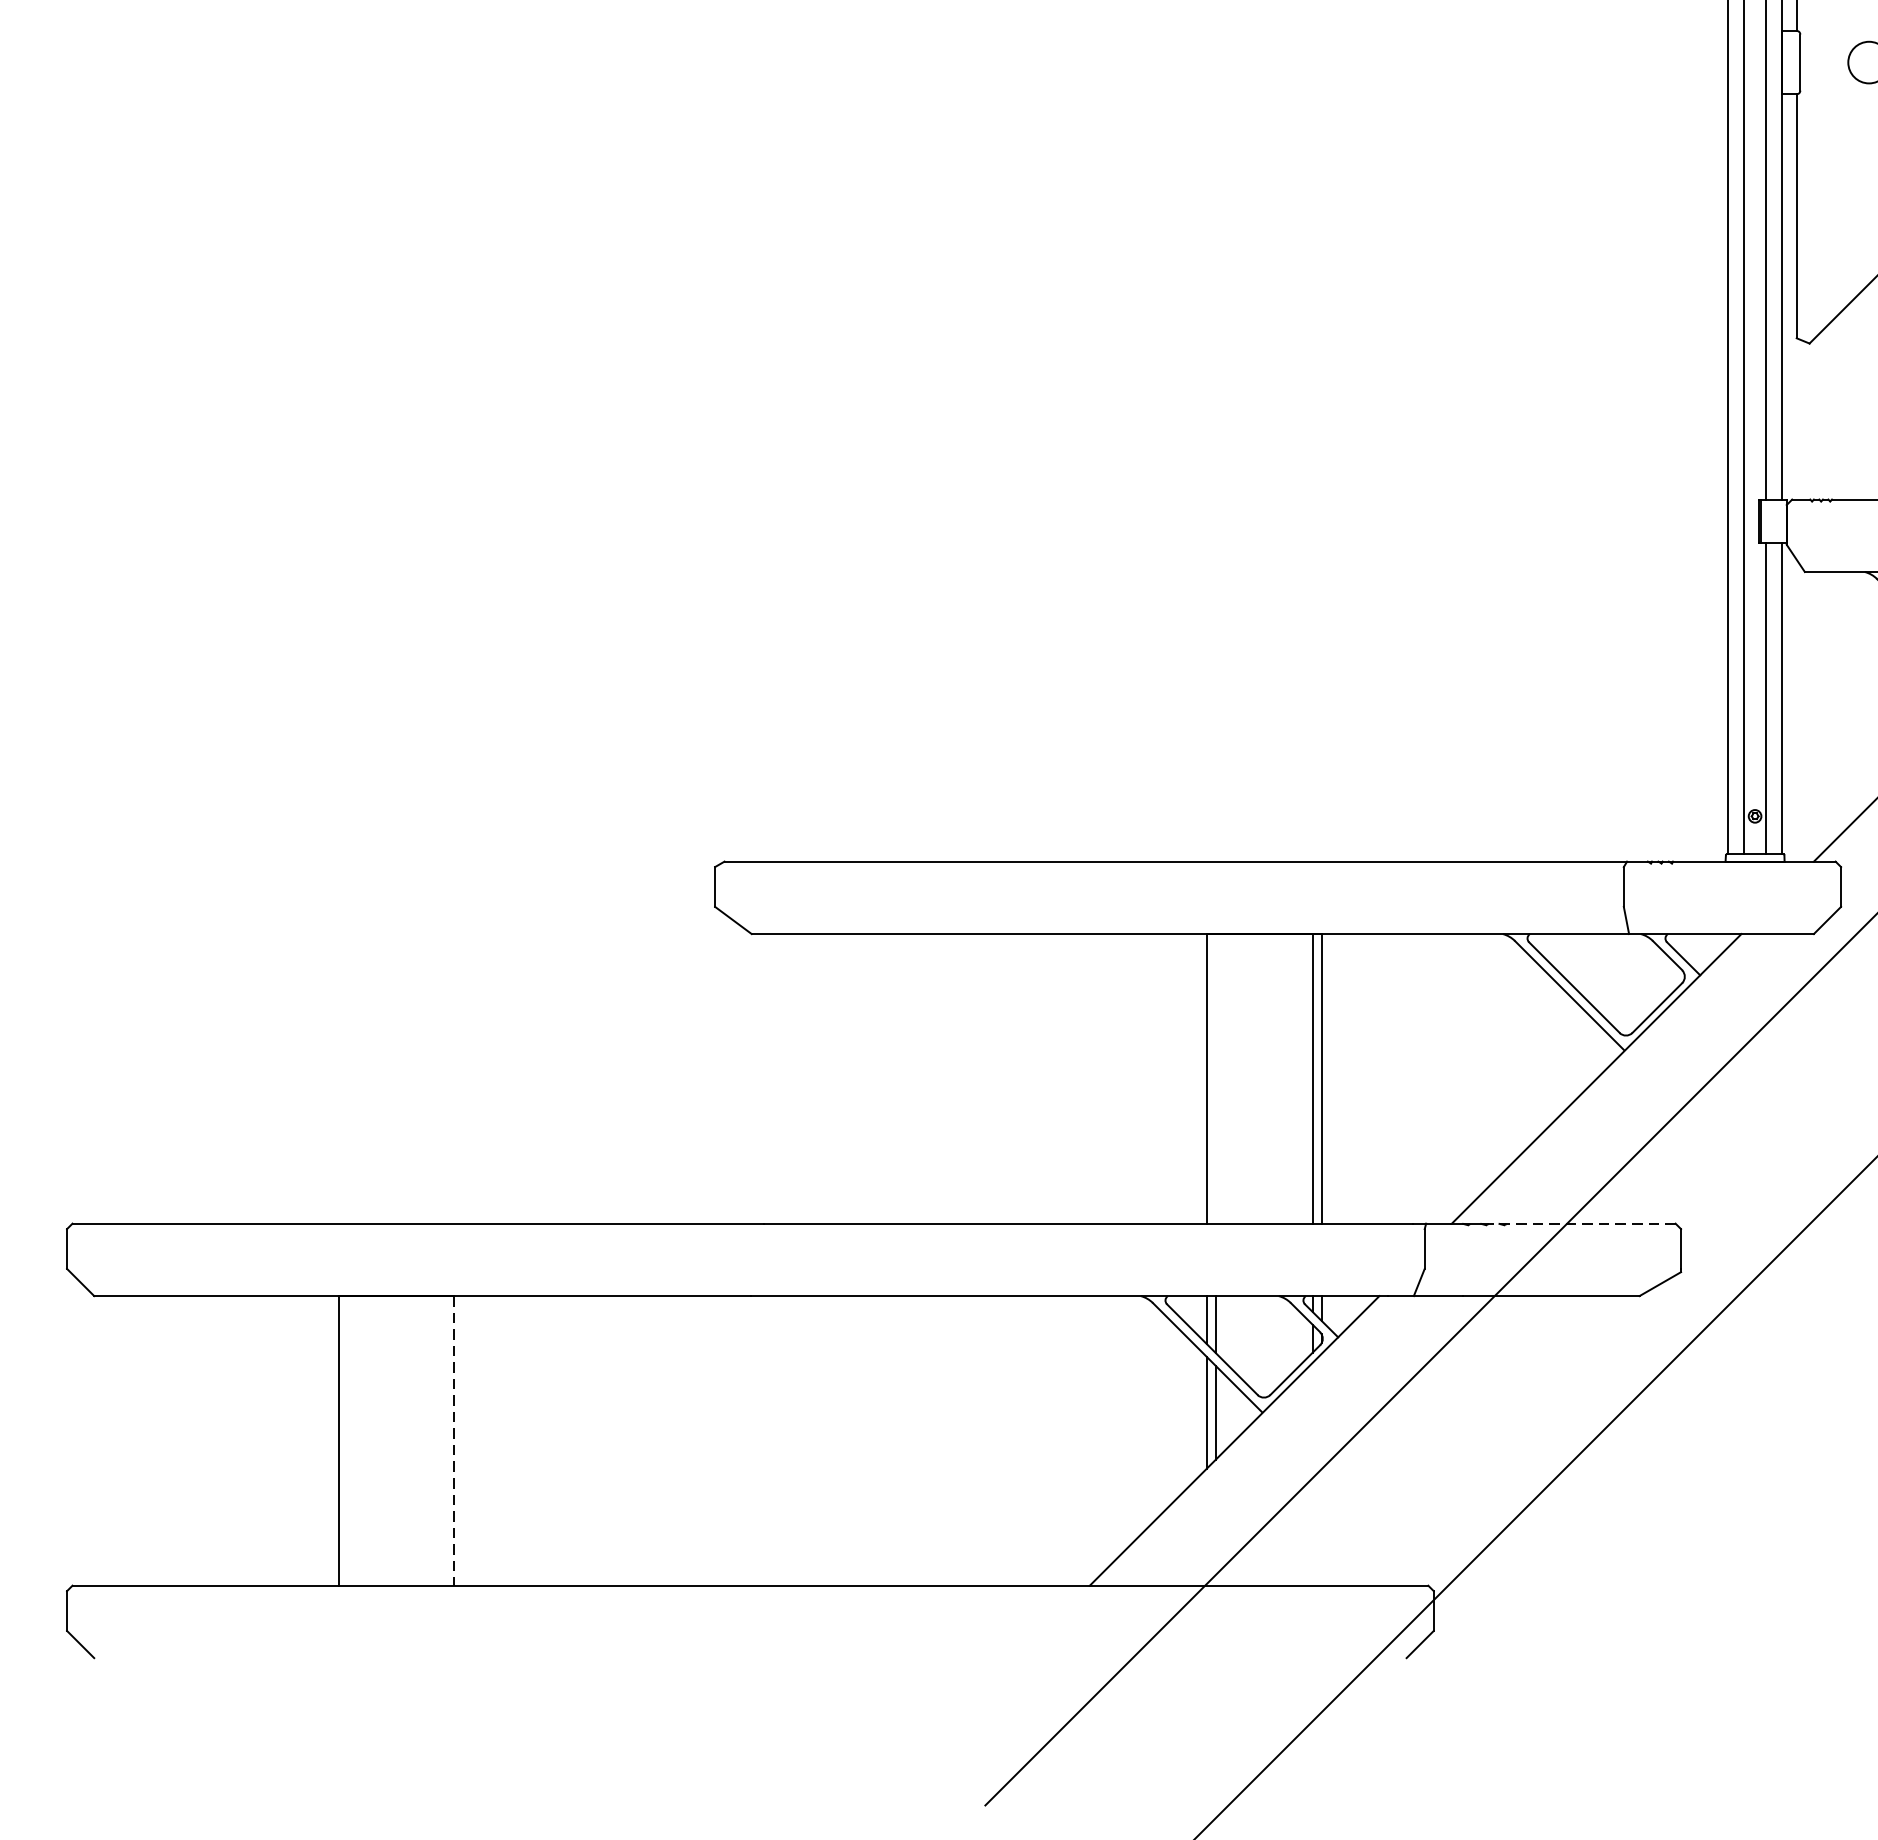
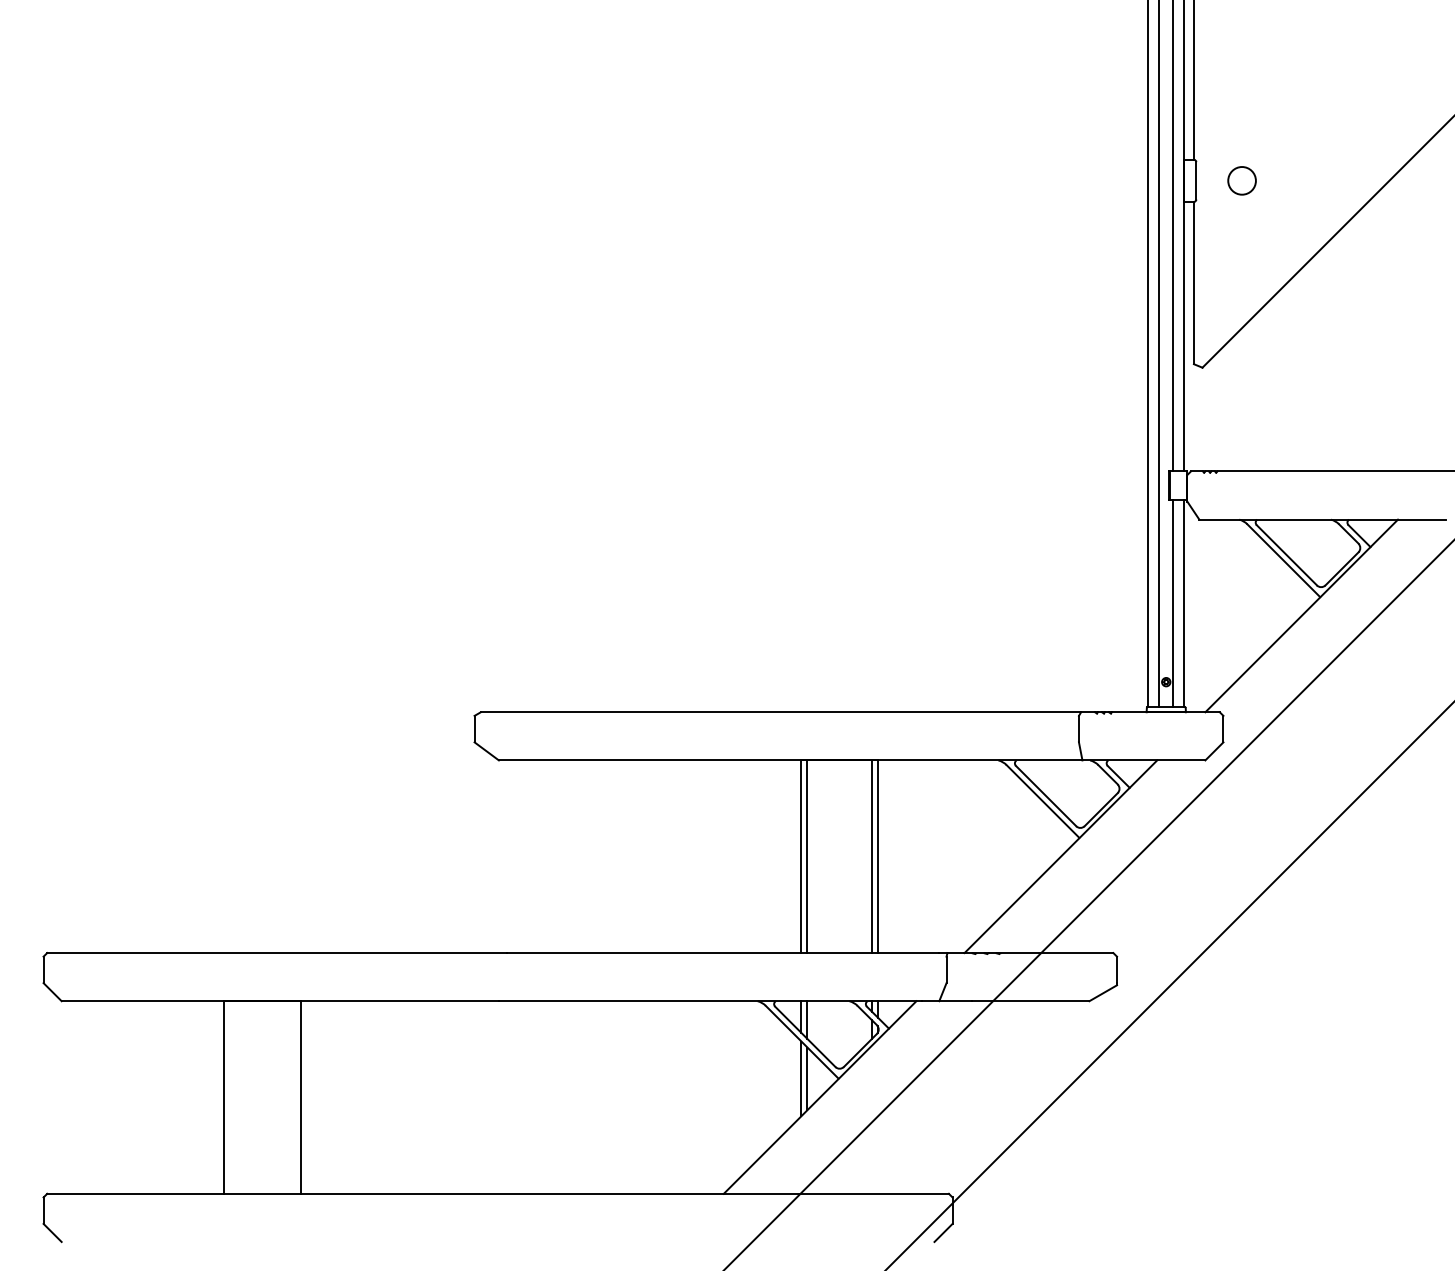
line: (1215, 1078) -> (807, 856), added
line: (1581, 1224) -> (1050, 953), dashed -> solid
line: (453, 1442) -> (300, 1098), dashed -> solid

